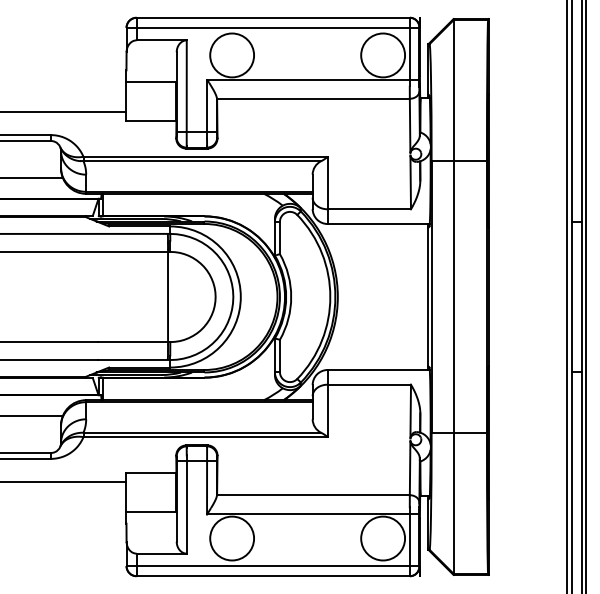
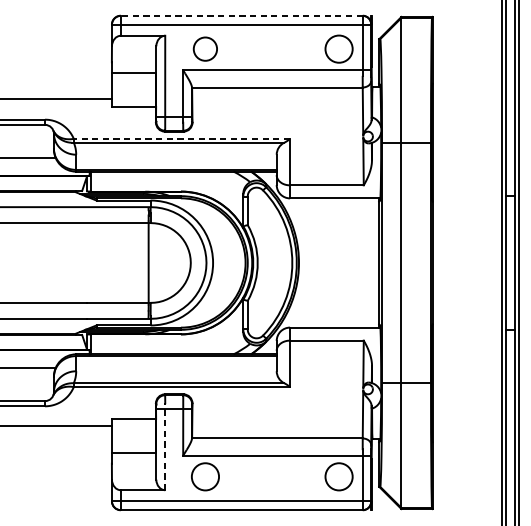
line: (273, 17) -> (242, 15), solid -> dashed
circle: (232, 55) -> (205, 49), size x0.6
circle: (383, 55) -> (339, 49), size x0.7
line: (205, 156) -> (181, 138), solid -> dashed
line: (186, 504) -> (165, 446), solid -> dashed
circle: (232, 538) -> (205, 476), size x0.7
circle: (383, 538) -> (339, 476), size x0.7

